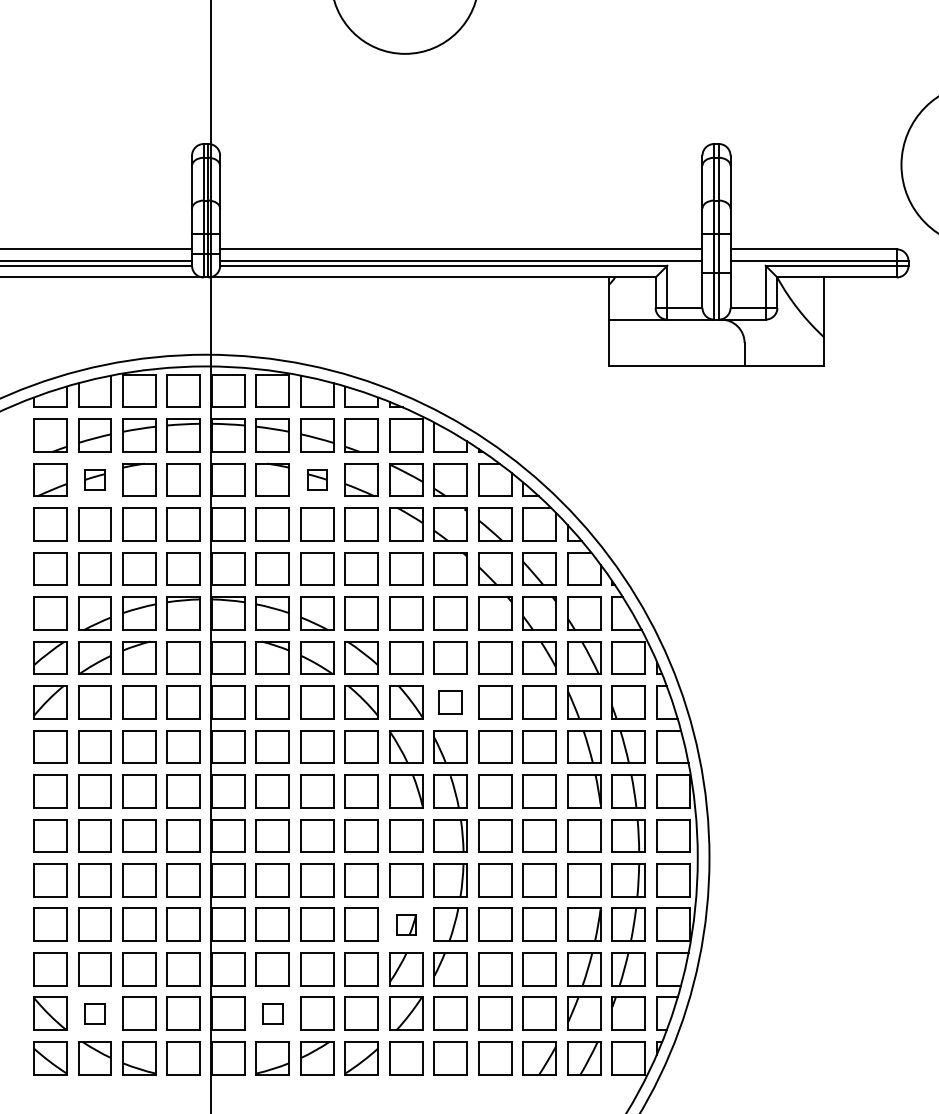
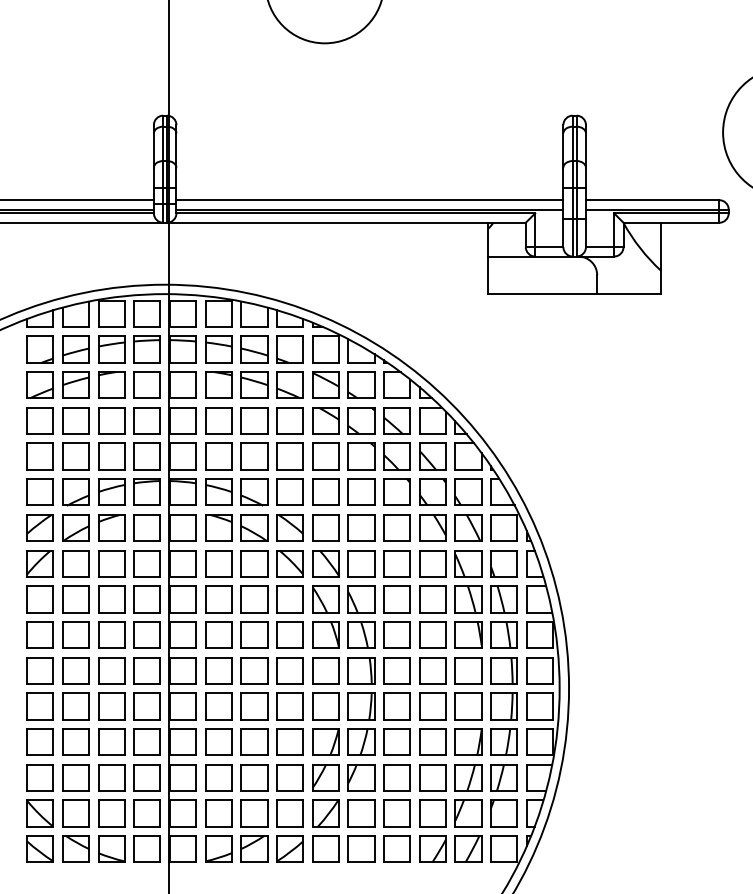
part: (94, 479) -> (75, 384), size x1.67
part: (317, 479) -> (254, 384), size x1.67
part: (450, 702) -> (361, 563), size x1.43
part: (406, 924) -> (325, 741), size x1.67
part: (94, 1013) -> (75, 813), size x1.67
part: (272, 1013) -> (218, 813), size x1.67

